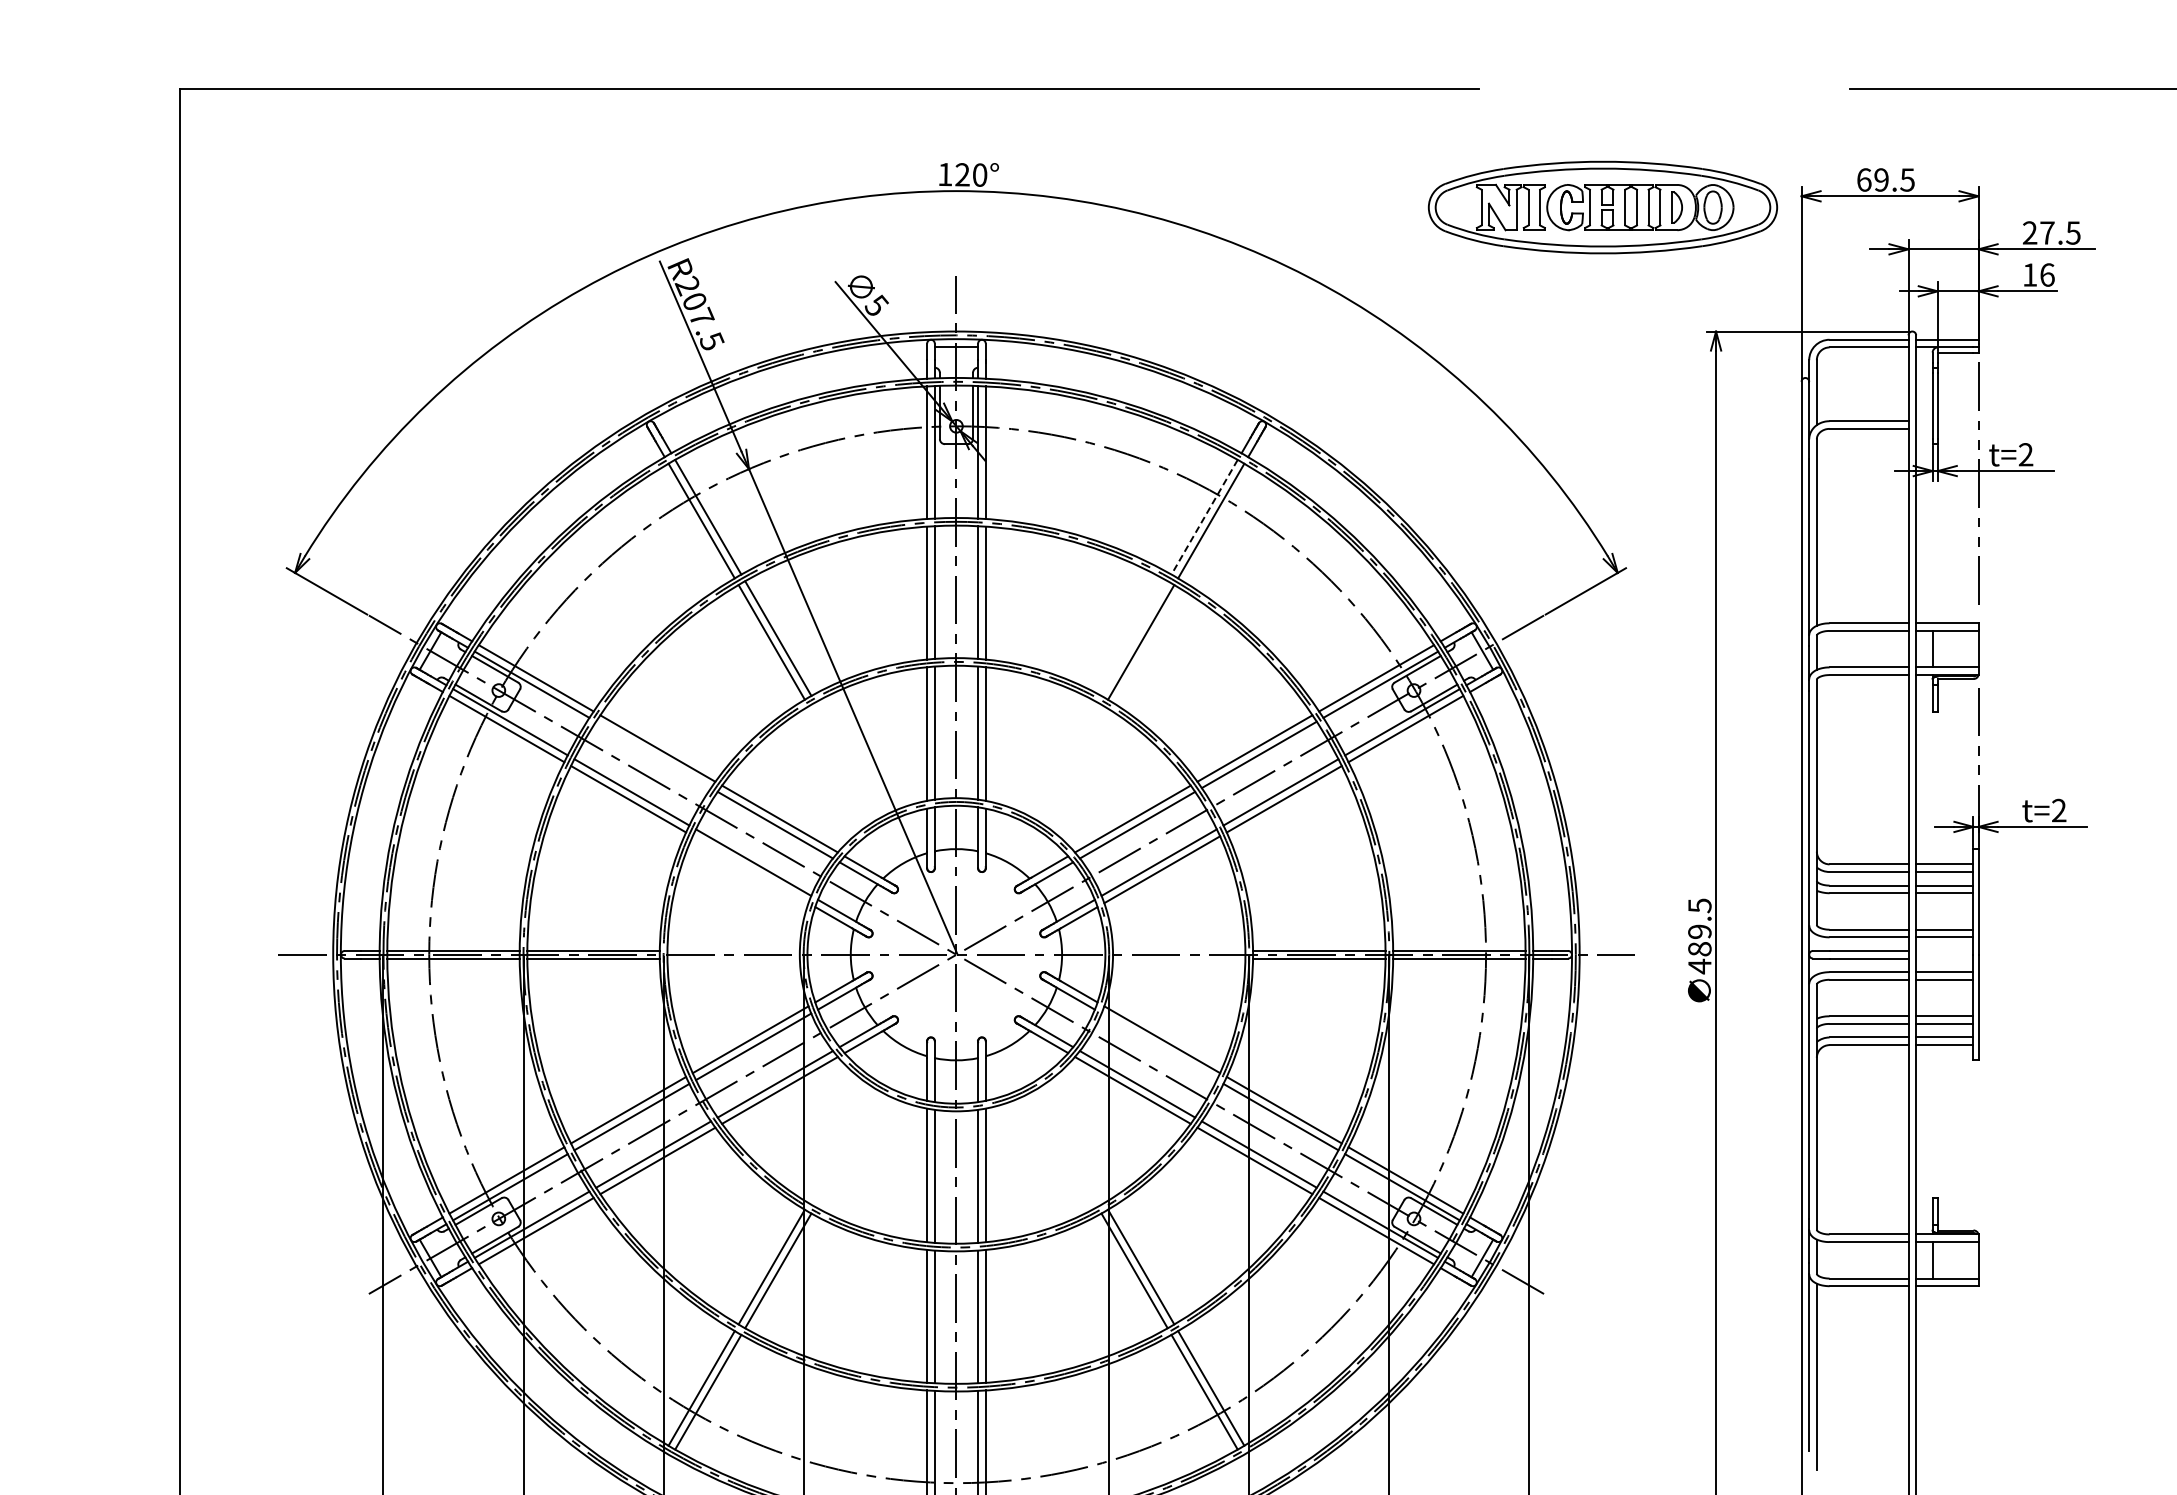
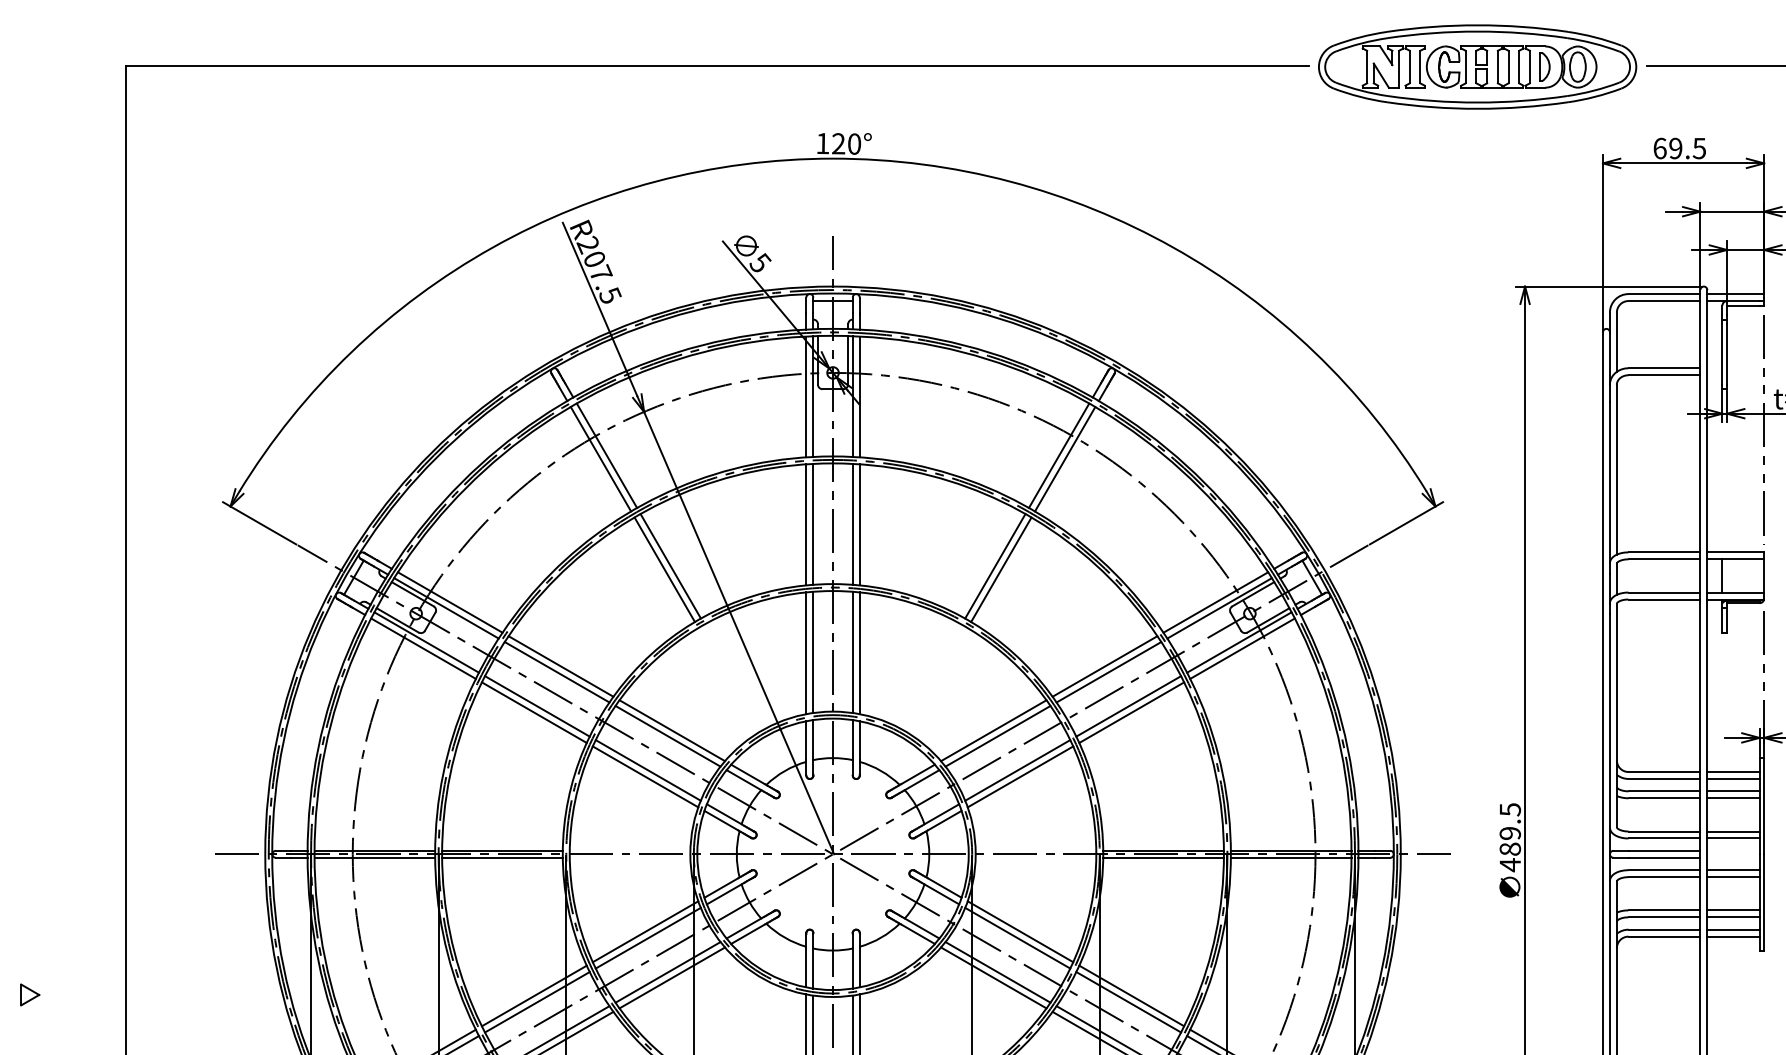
part: (1602, 207) -> (1477, 66), moved
line: (1204, 517) -> (1059, 455), dashed -> solid
line: (1134, 638) -> (995, 566), added
line: (653, 754) -> (557, 671), added
line: (750, 869) -> (645, 776), added
line: (1158, 1046) -> (1017, 937), added
part: (75, 1108) -> (30, 994), added

